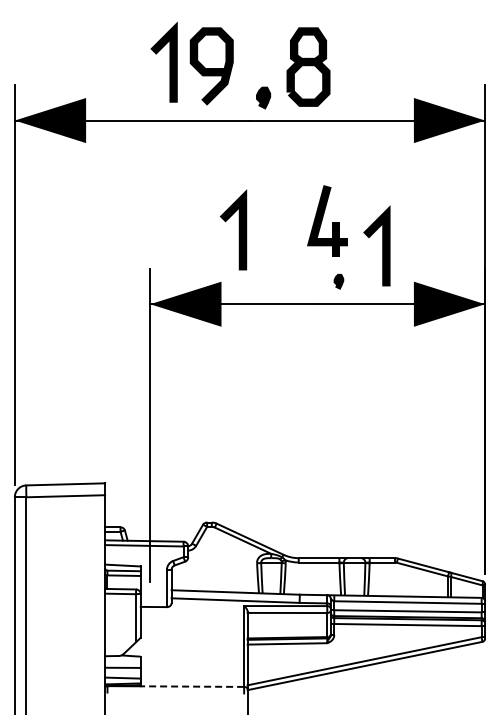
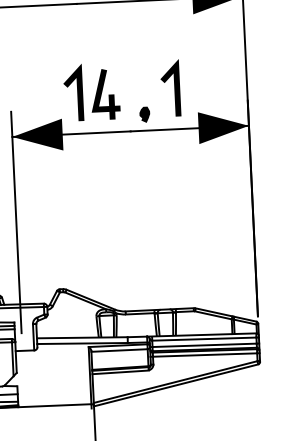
part: (327, 220) -> (105, 93), moved
line: (238, 229) -> (76, 92), moved
part: (338, 281) -> (144, 114), size x1.43
line: (192, 686) -> (54, 405), dashed -> solid

